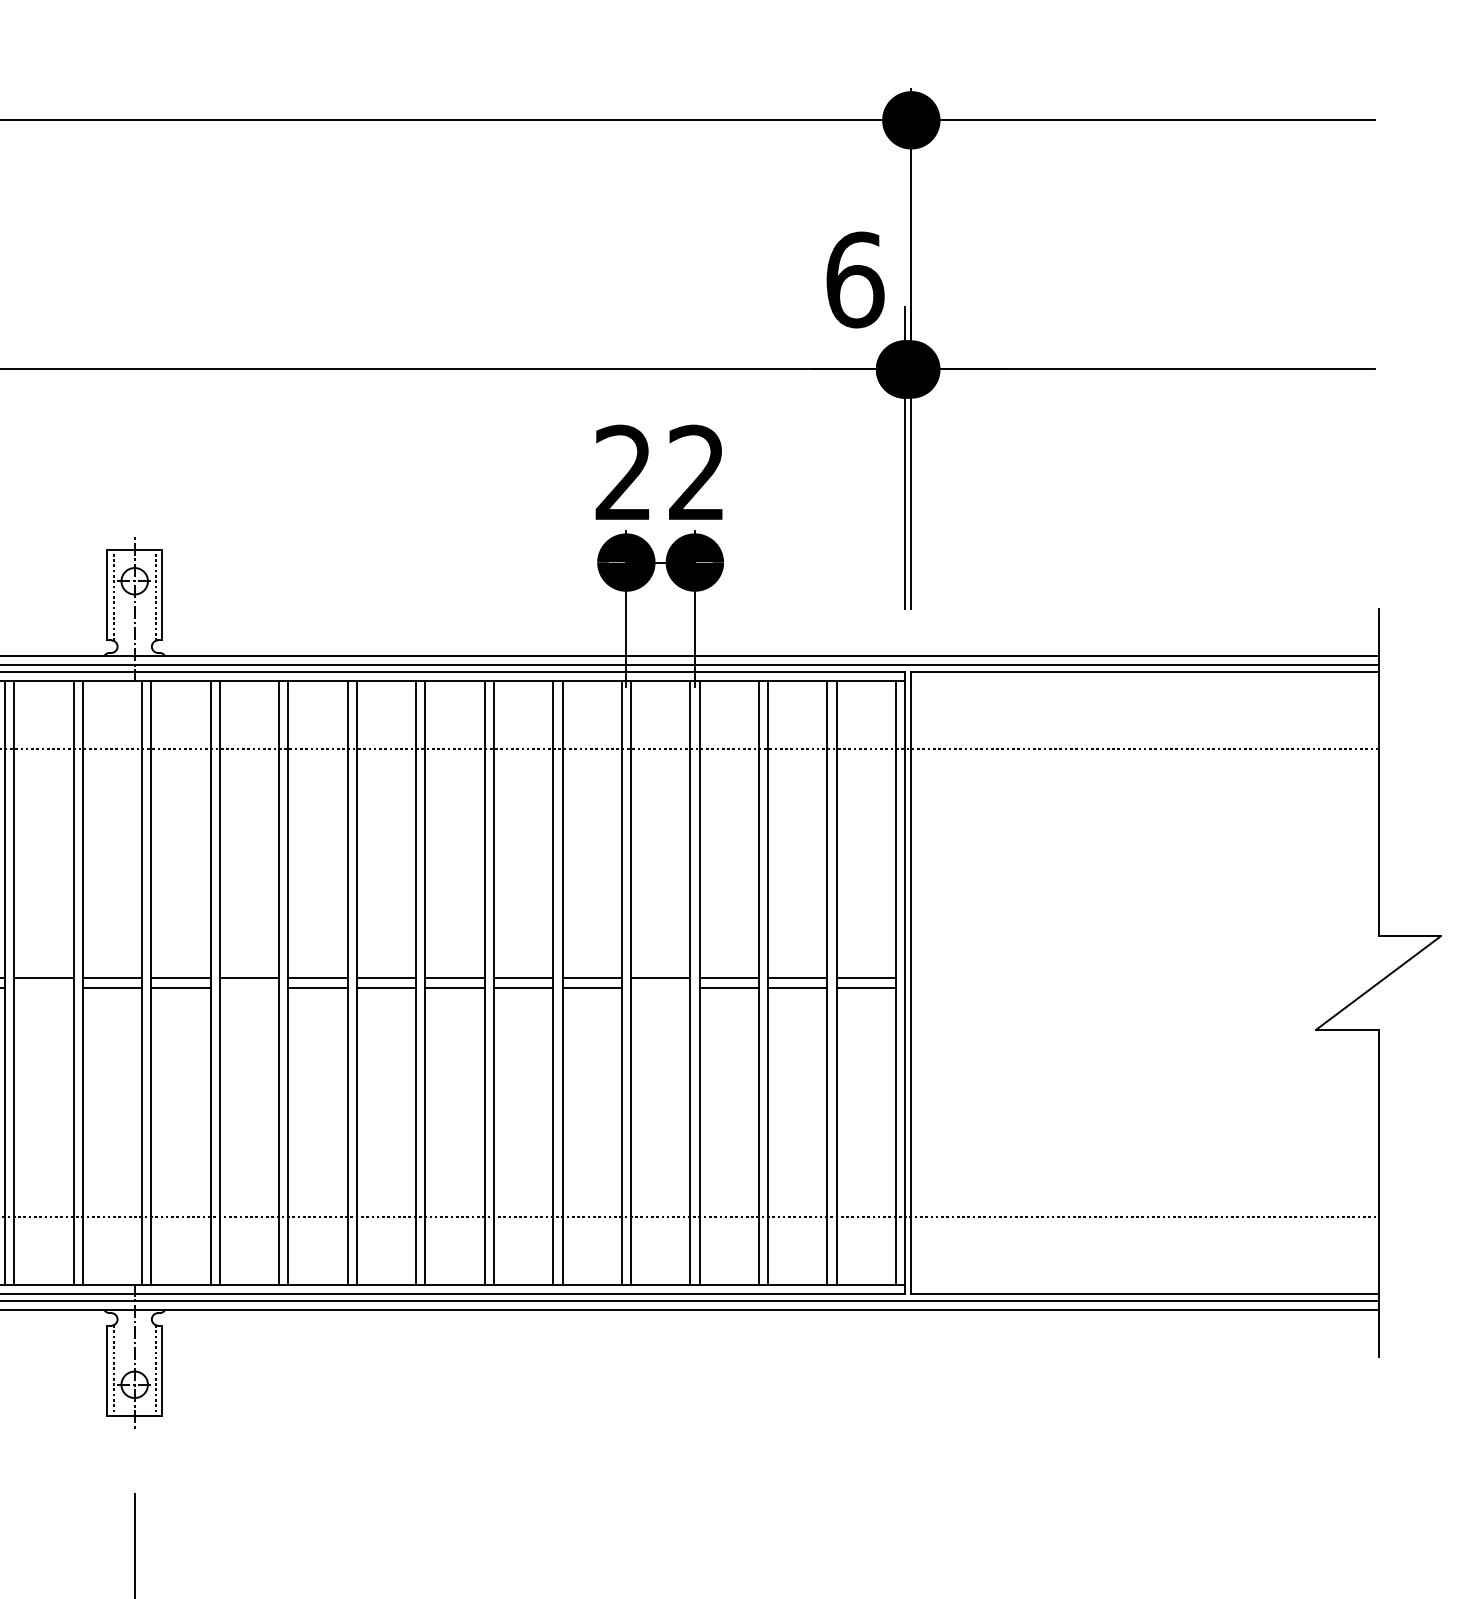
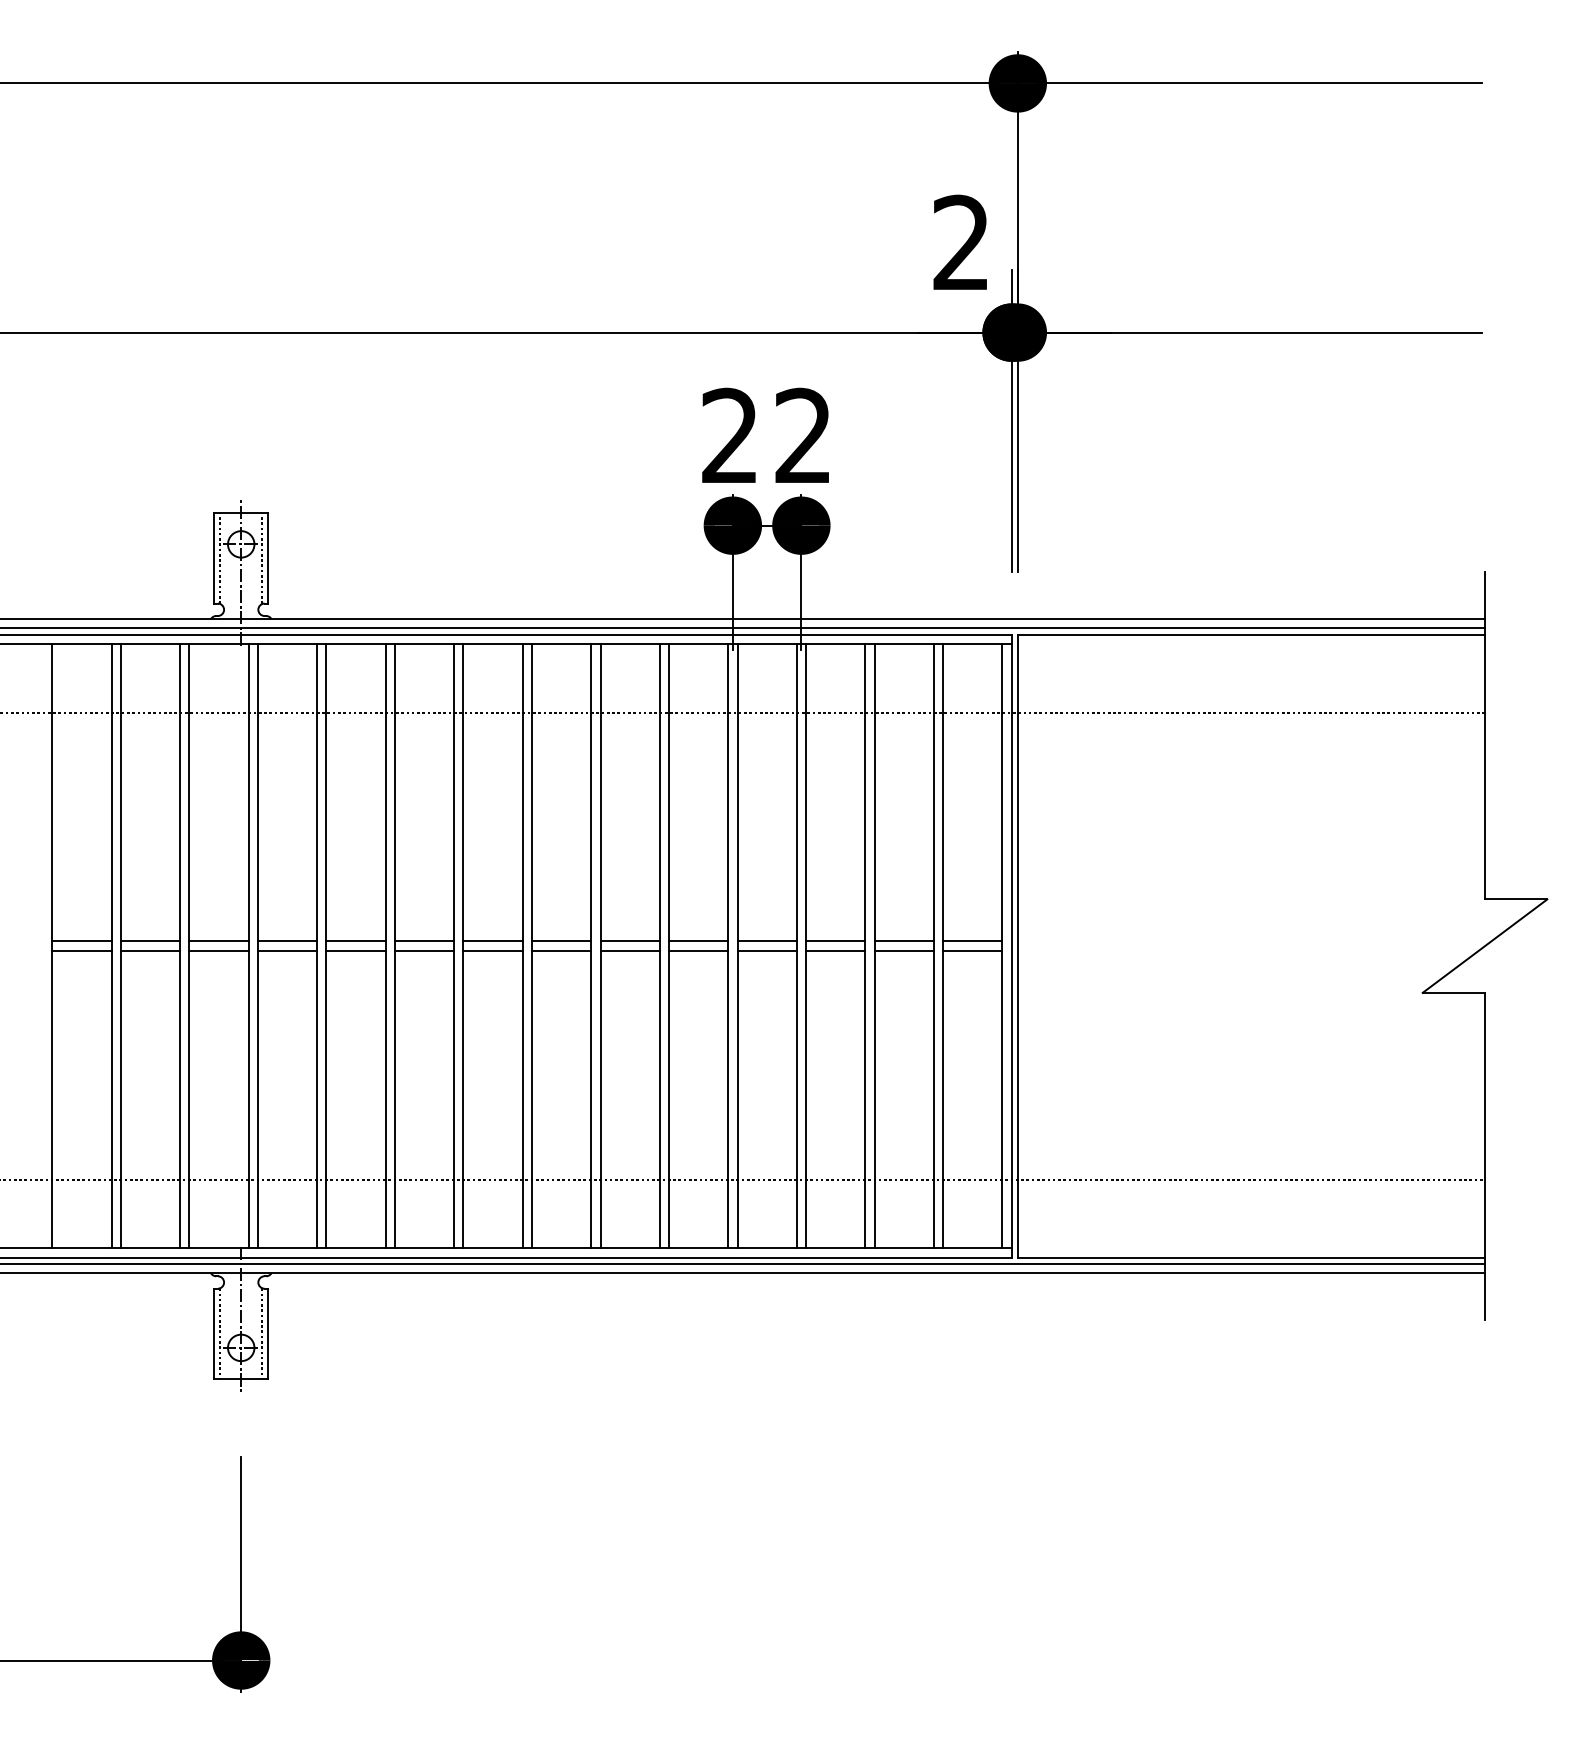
text: (855, 279) -> (962, 242), 6 -> 2
line: (43, 987) -> (150, 950), added
line: (248, 987) -> (355, 950), added
line: (659, 987) -> (766, 950), added

